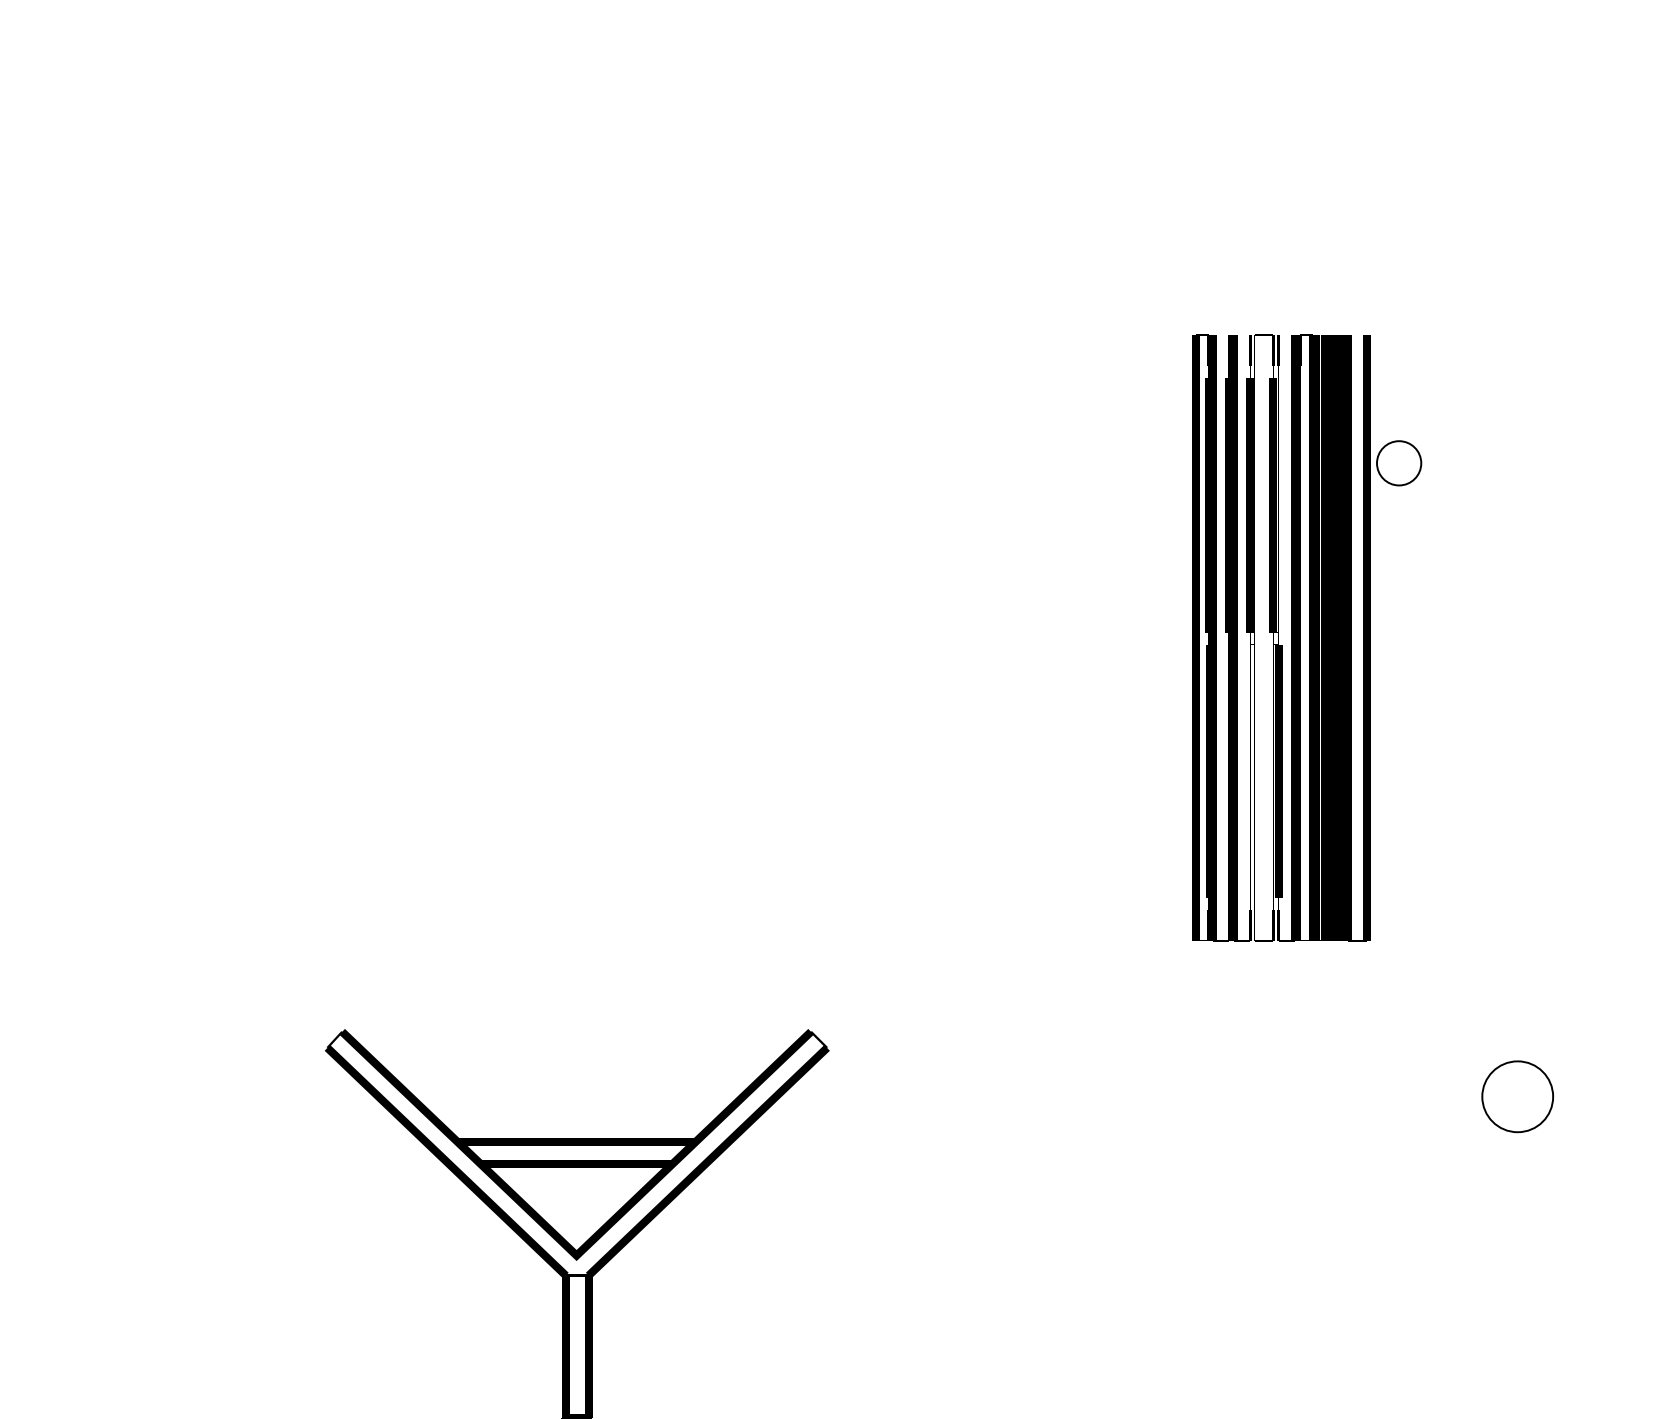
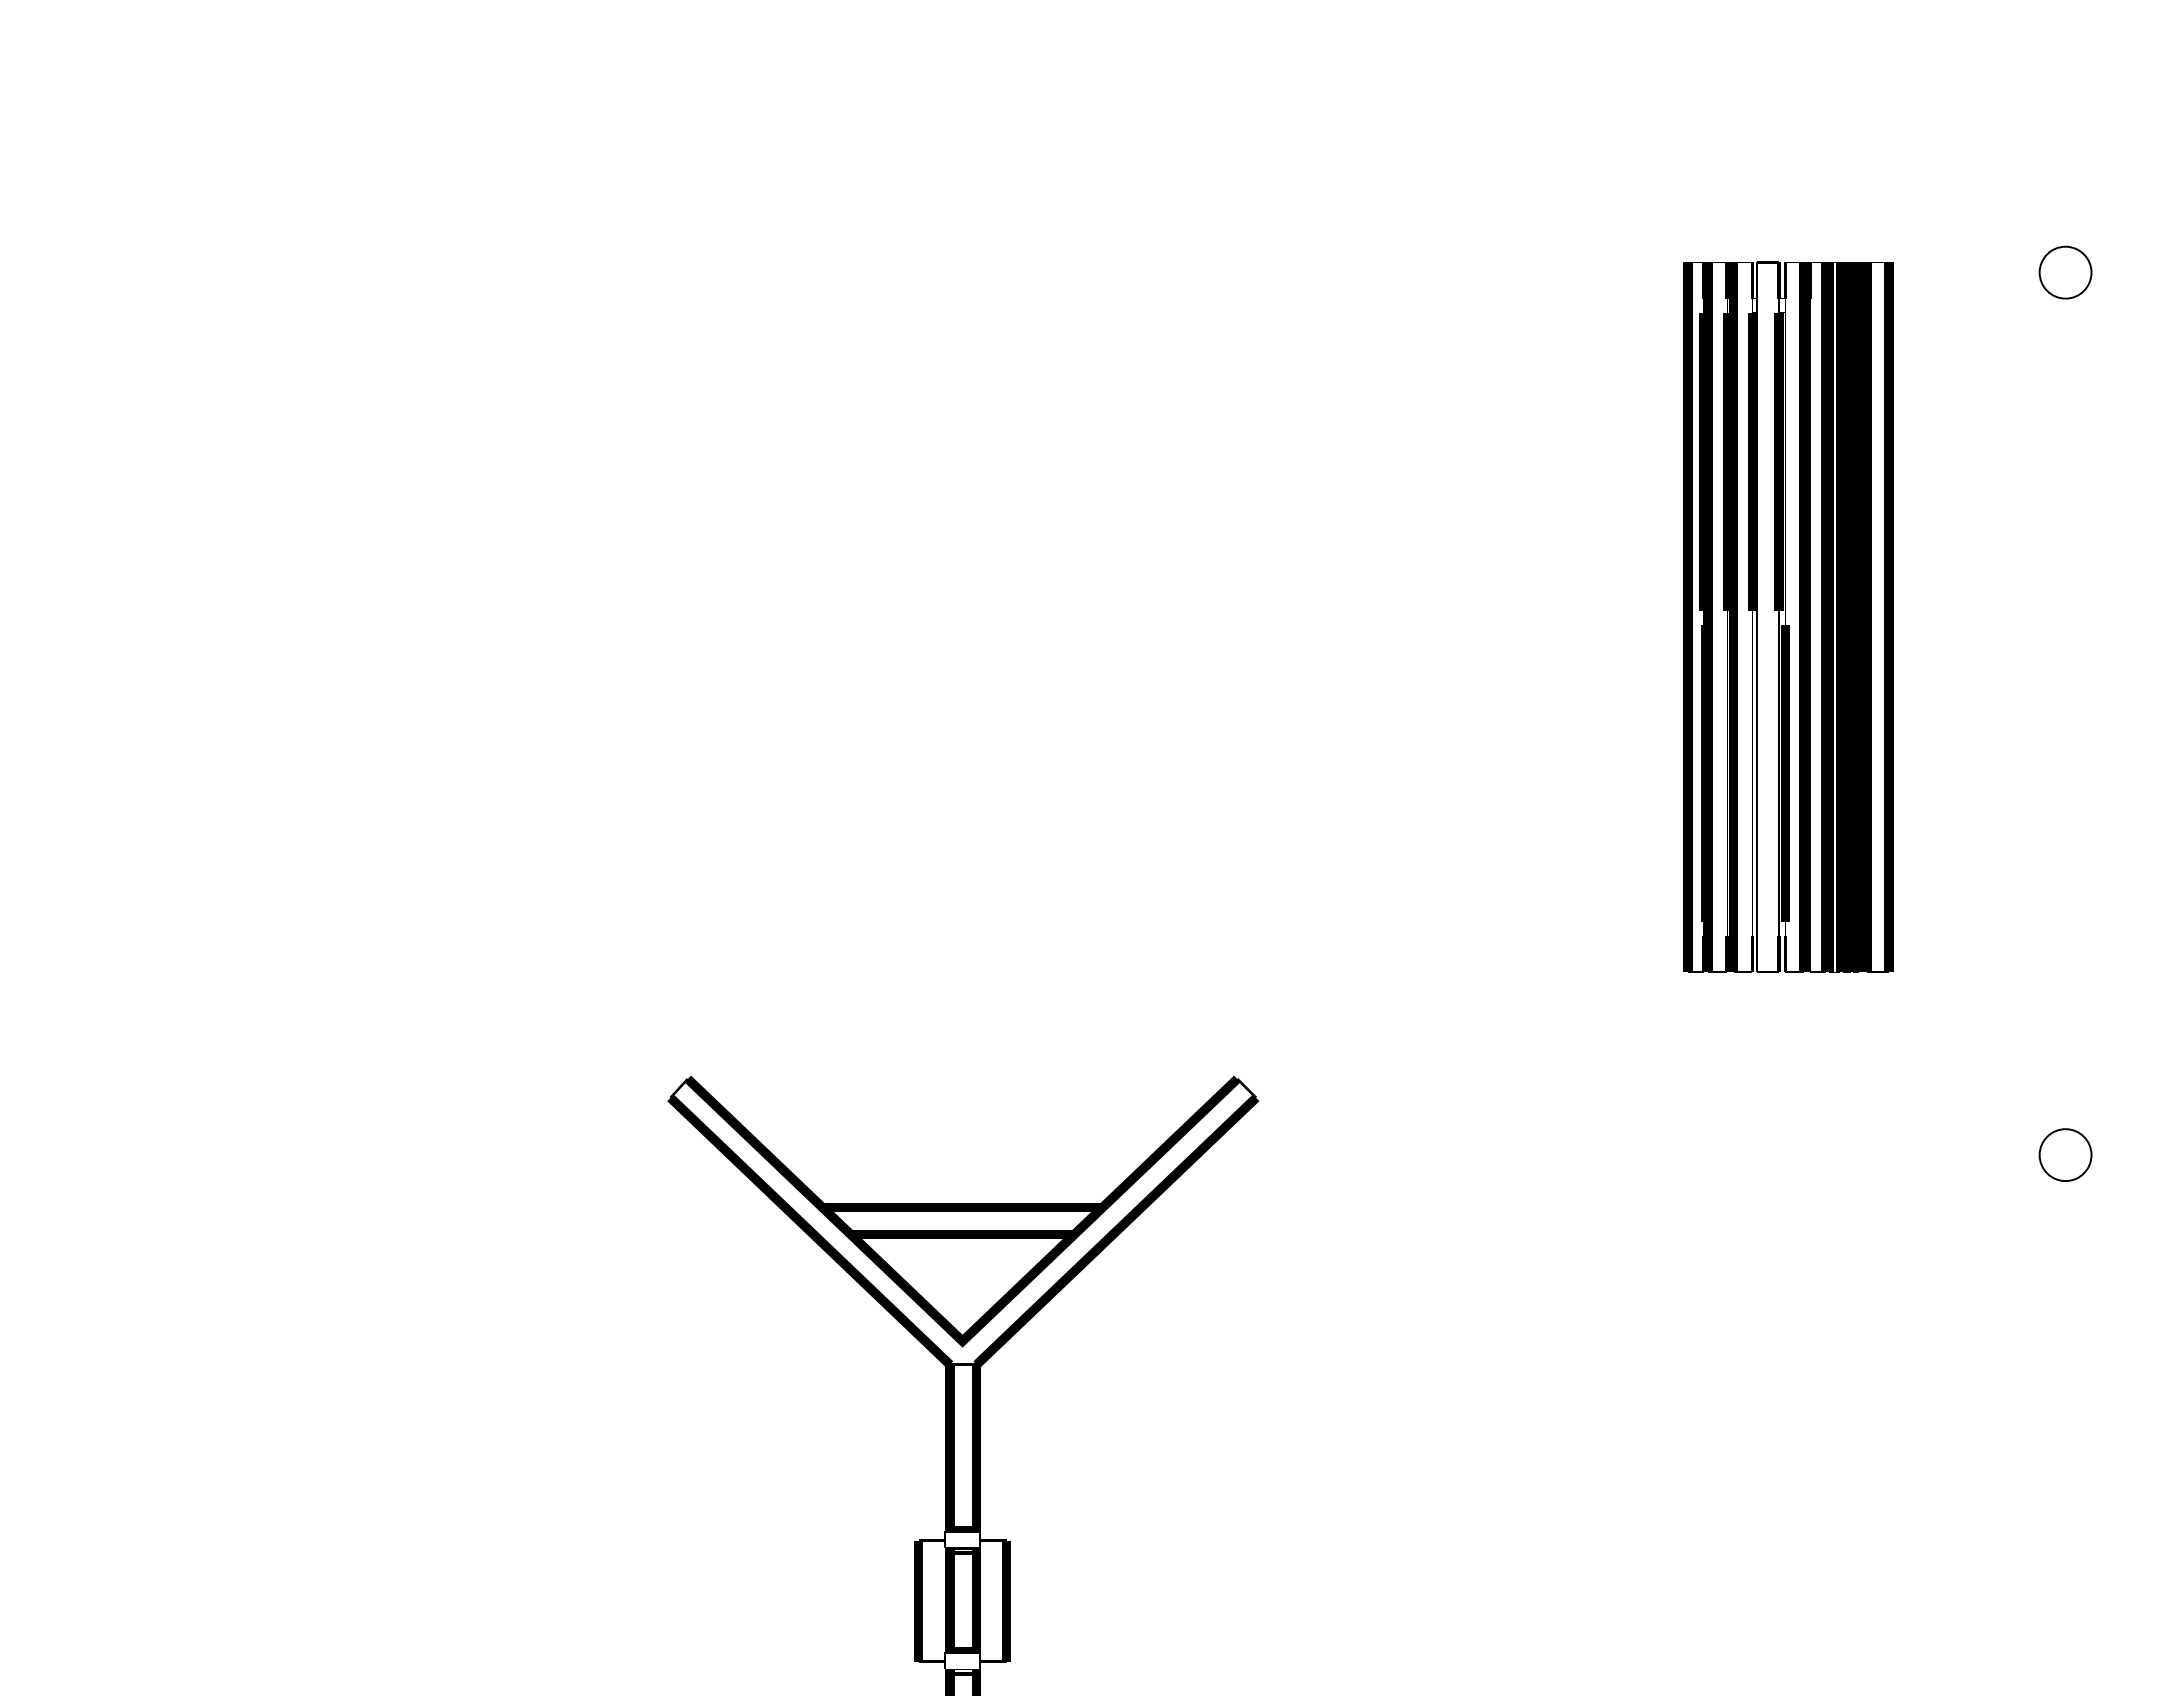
circle: (1399, 463) -> (2065, 272), moved
circle: (1517, 1097) -> (2065, 1155), size x0.62

